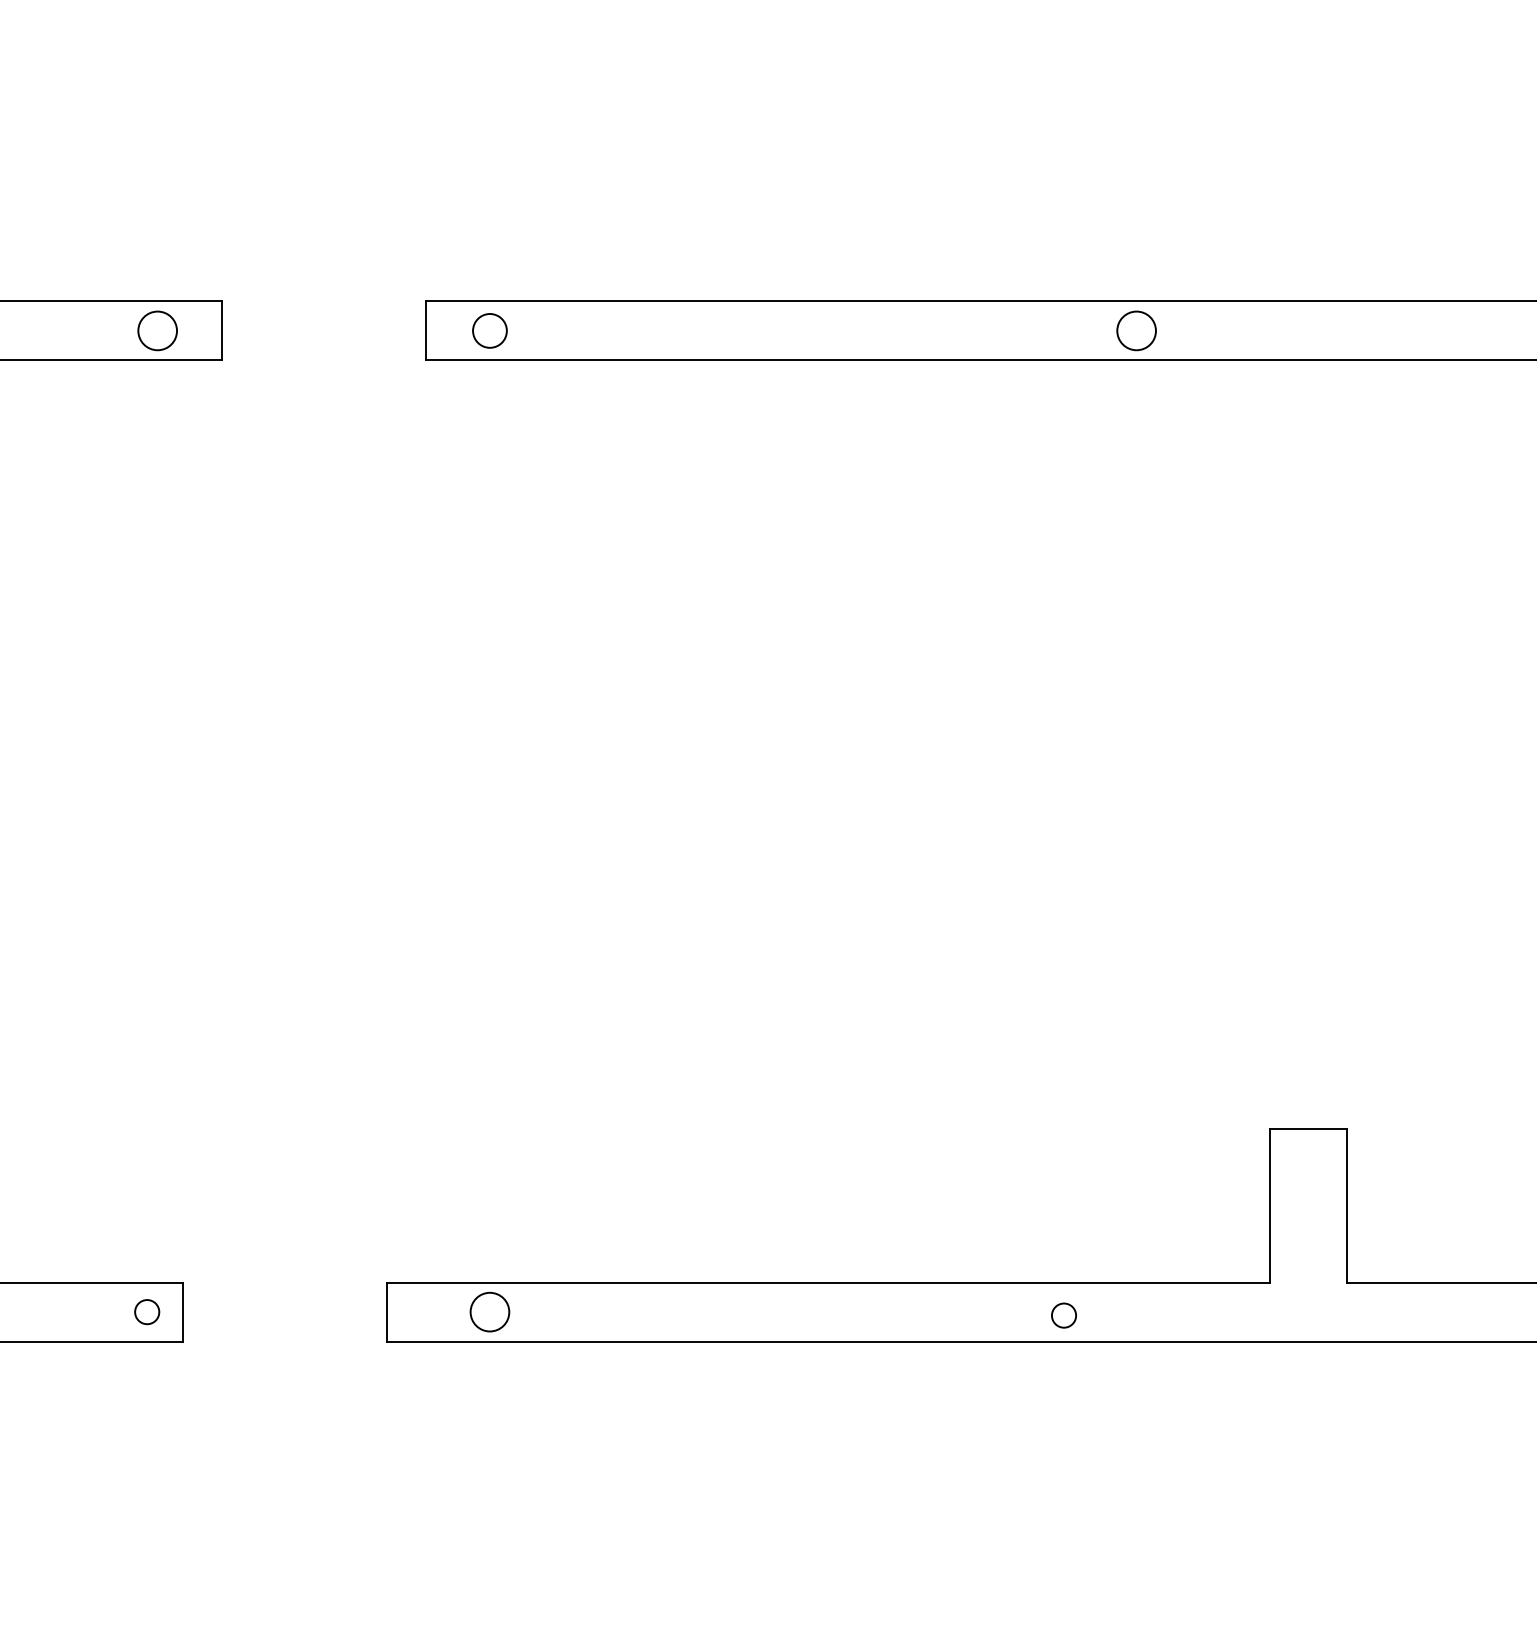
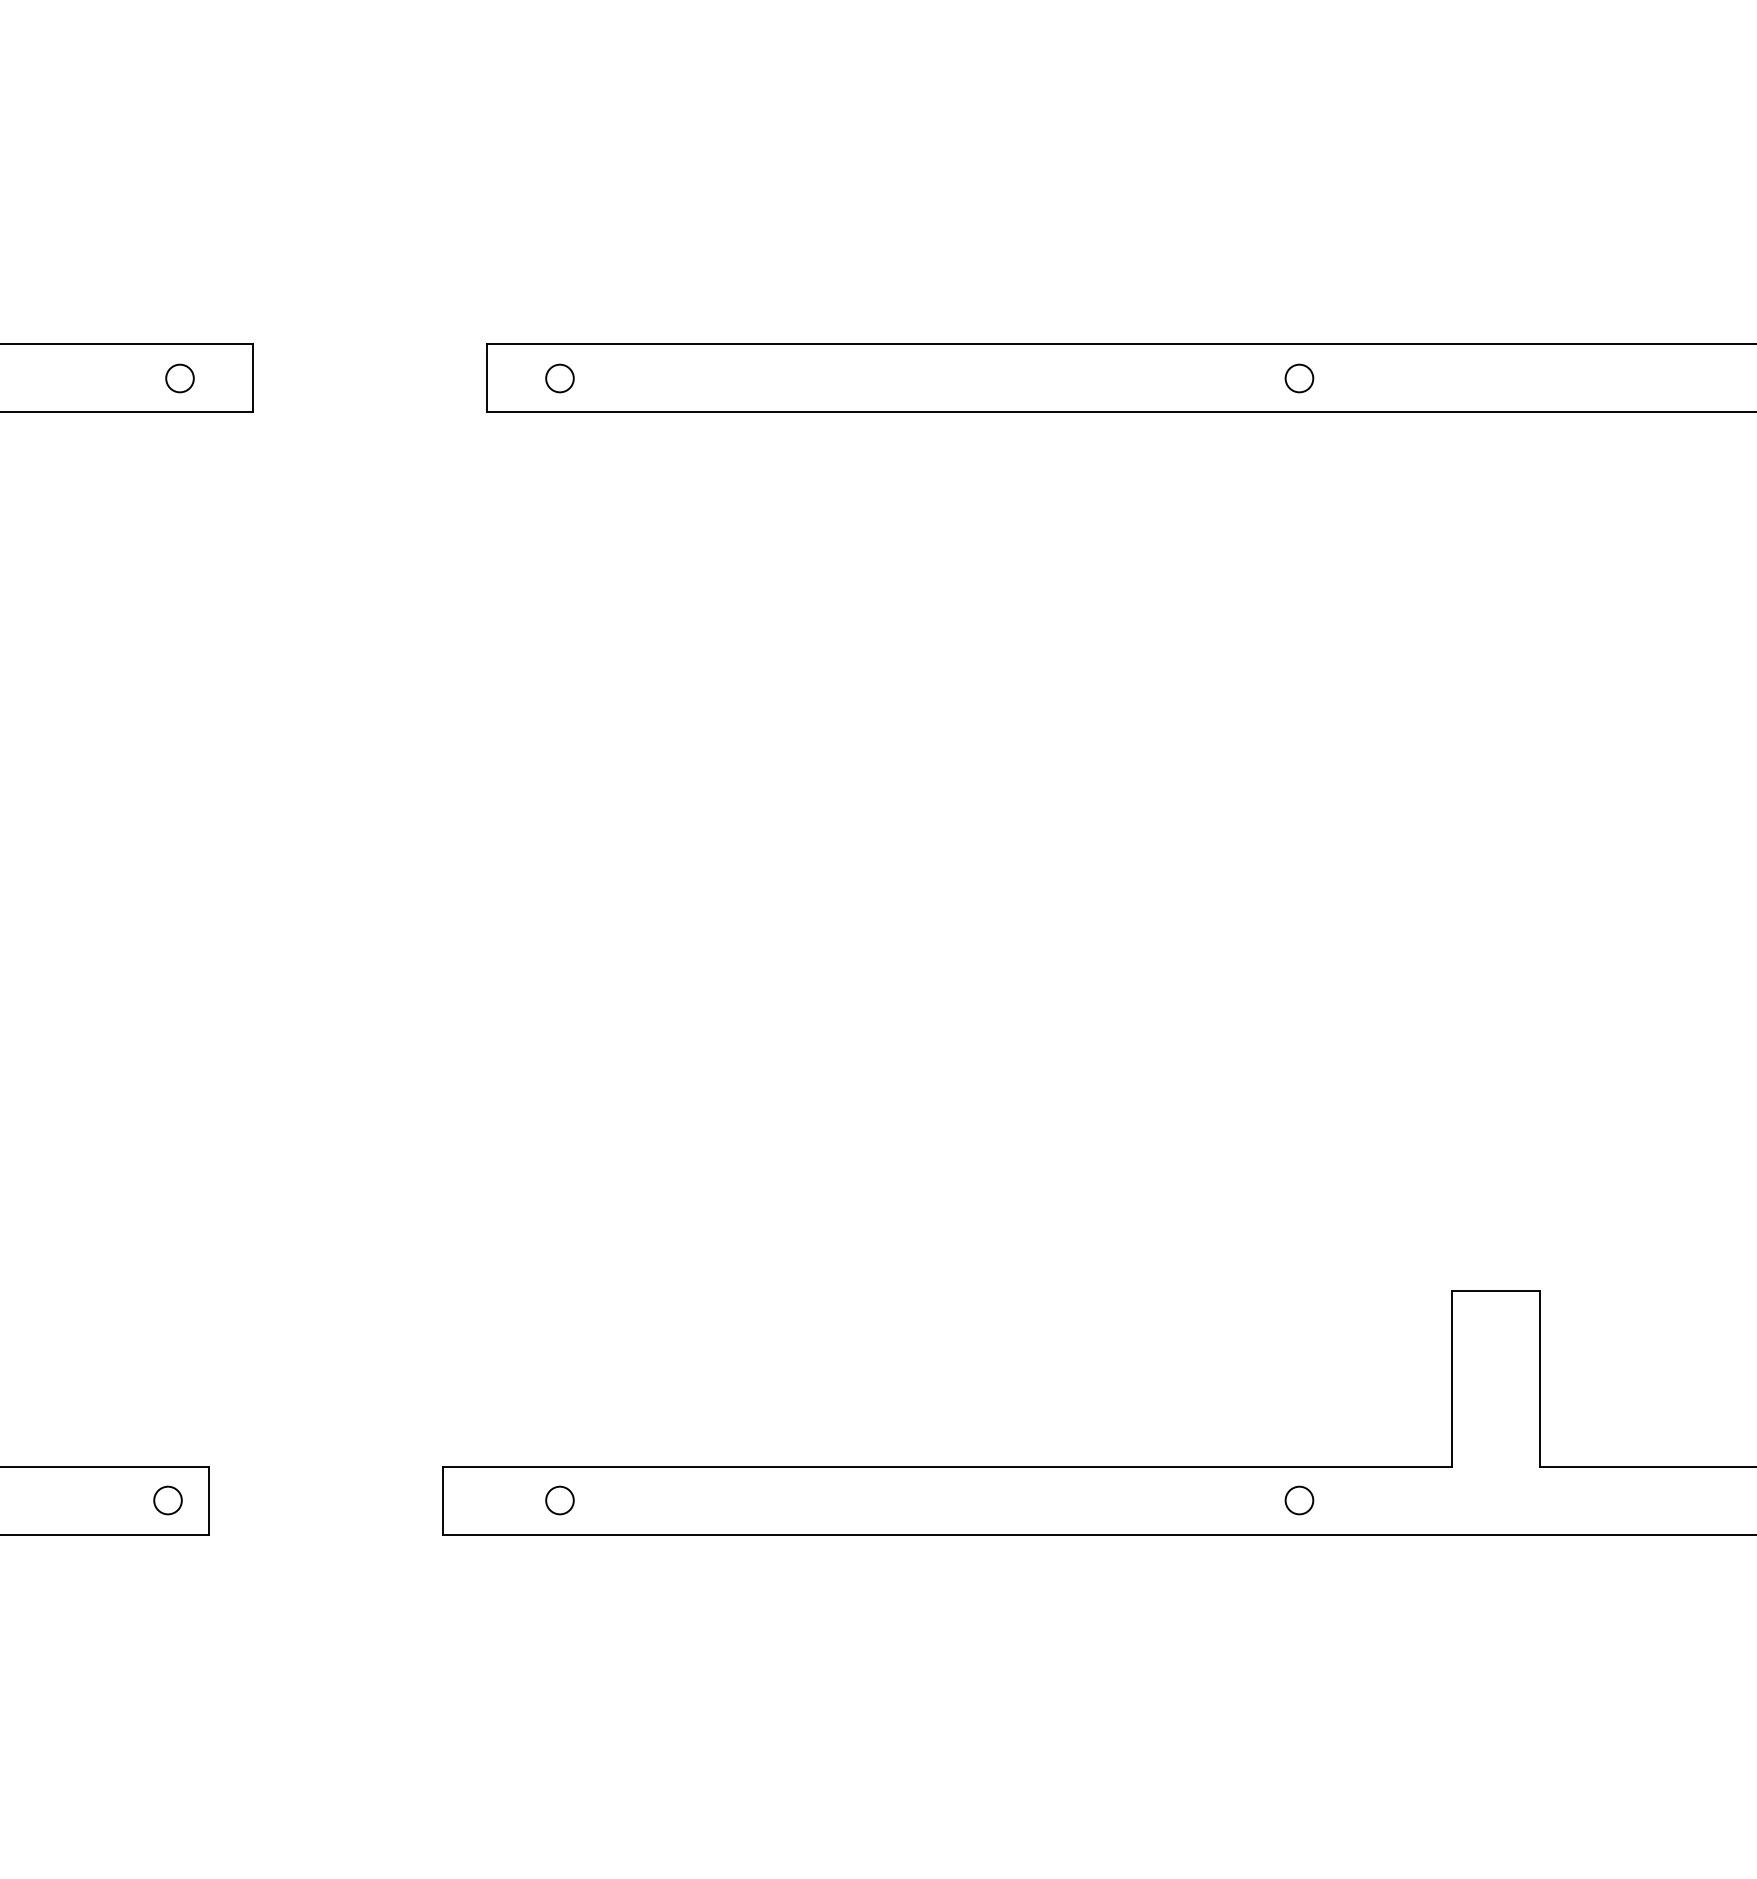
circle: (157, 330) -> (179, 378), size x0.62
circle: (489, 330) -> (559, 378), size x0.71
circle: (1136, 330) -> (1299, 378), size x0.62
circle: (489, 1312) -> (559, 1500), size x0.62
circle: (1064, 1315) -> (1299, 1500), moved

